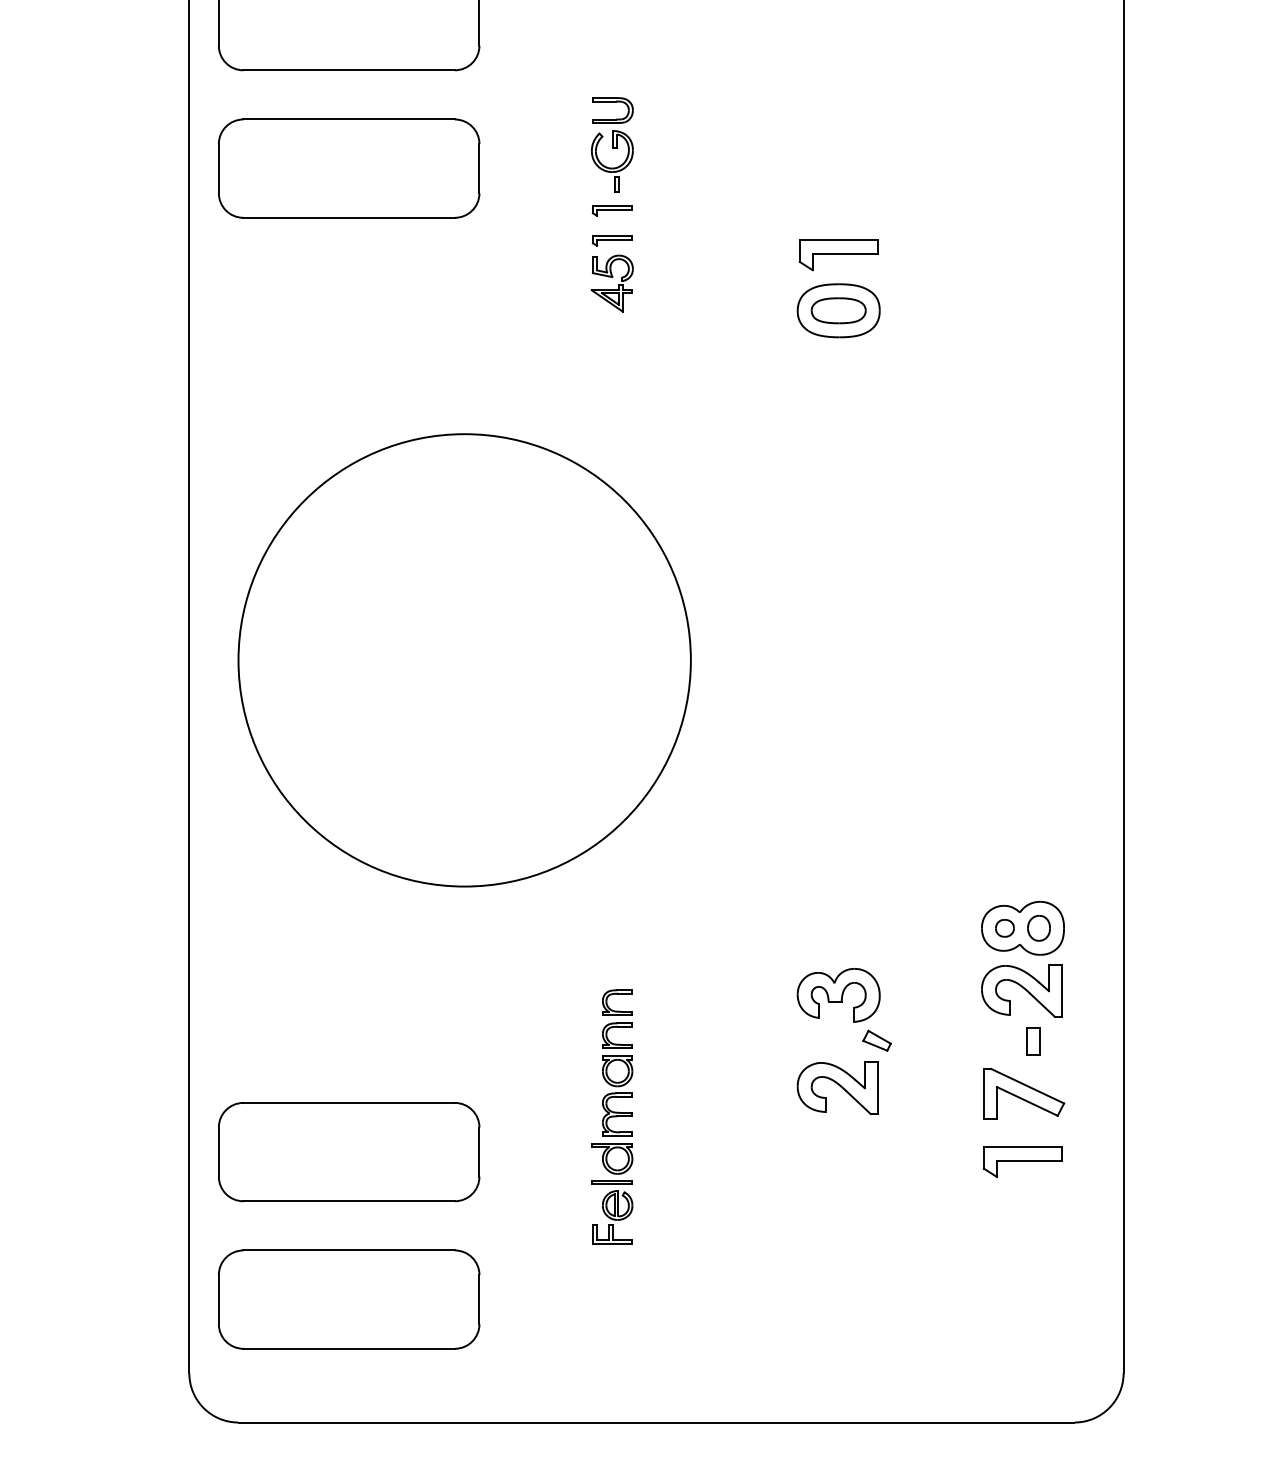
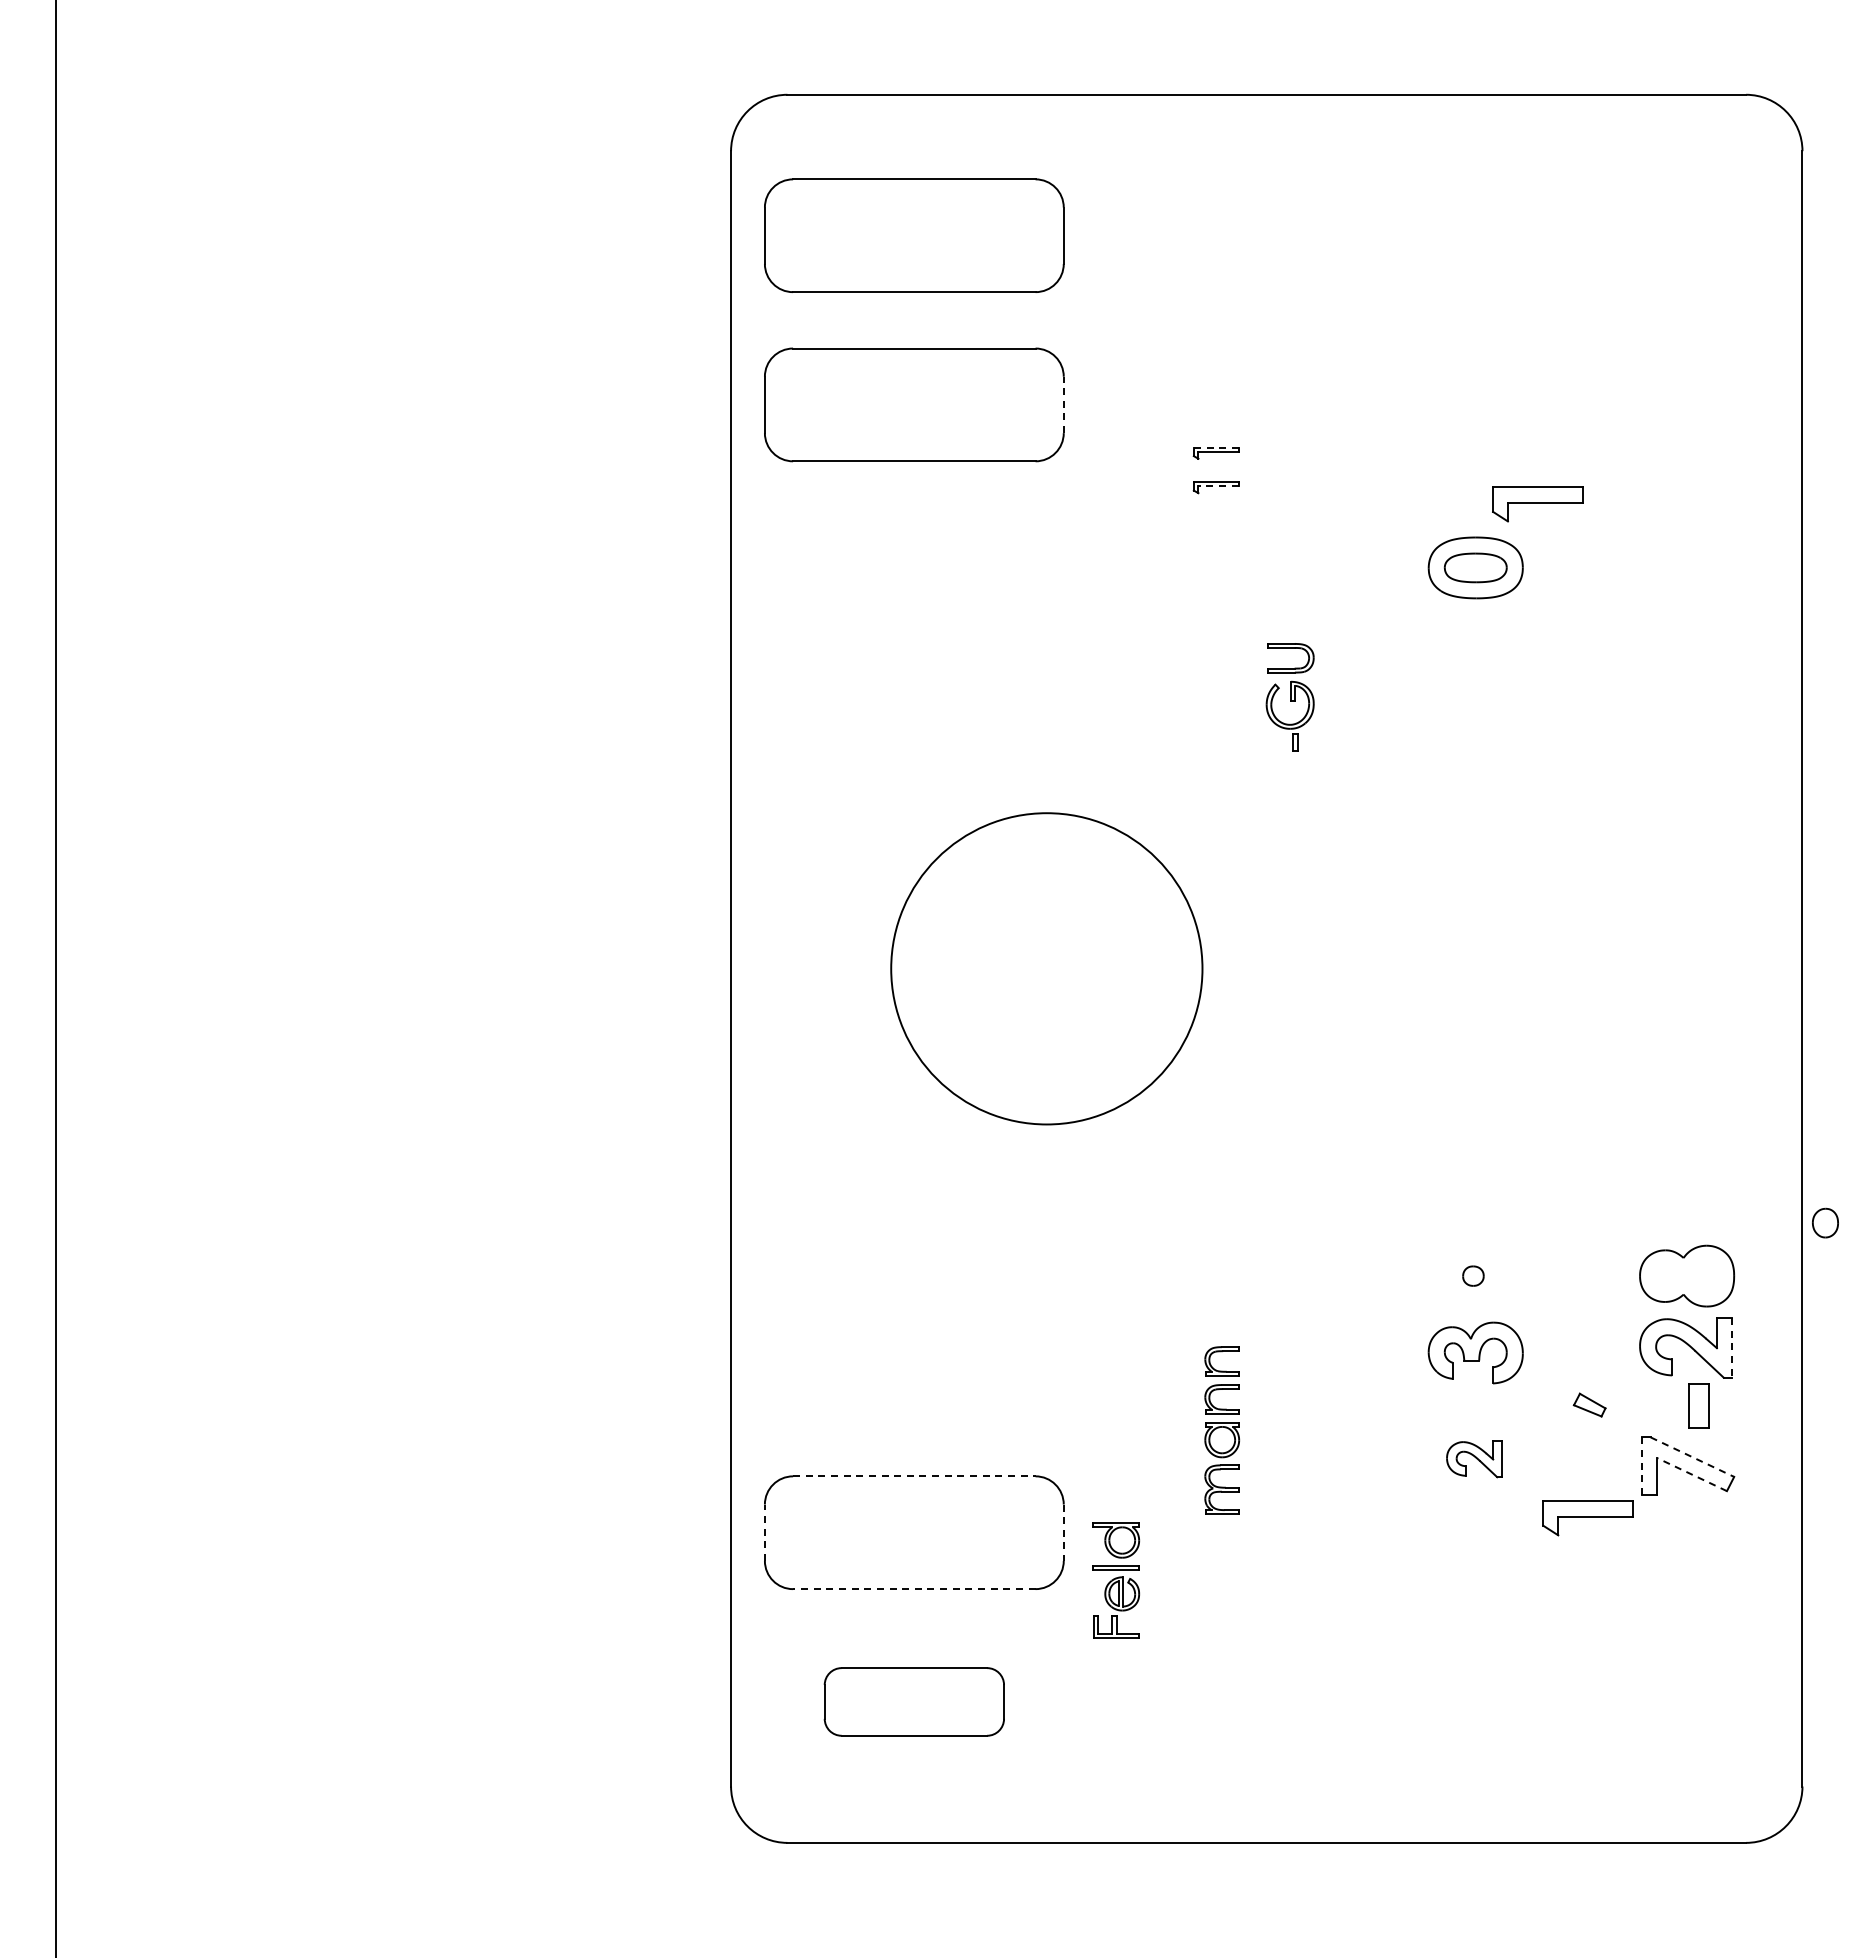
part: (611, 144) -> (1289, 697), moved
line: (479, 168) -> (1063, 404), solid -> dashed
line: (612, 205) -> (1216, 447), solid -> dashed
line: (614, 239) -> (1218, 486), solid -> dashed
part: (838, 255) -> (1537, 504), moved
part: (611, 283) -> (1215, 536), removed
circle: (464, 660) -> (1046, 968), size x0.6
part: (1005, 927) -> (1473, 1275), moved
part: (1039, 927) -> (1825, 1222), moved
line: (1061, 990) -> (1731, 1347), solid -> dashed
part: (876, 1040) -> (1589, 1404), moved
part: (1033, 1041) -> (1699, 1405), size x1.4
line: (1027, 1086) -> (1692, 1457), solid -> dashed
part: (837, 1088) -> (1474, 1459), size x0.6
line: (984, 1094) -> (1642, 1466), solid -> dashed
line: (1027, 1101) -> (1692, 1474), solid -> dashed
line: (349, 1103) -> (914, 1476), solid -> dashed
line: (218, 1151) -> (764, 1532), solid -> dashed
line: (479, 1152) -> (1063, 1533), solid -> dashed
part: (1022, 1162) -> (1587, 1518), moved
part: (611, 1193) -> (1115, 1580), moved
line: (348, 1201) -> (913, 1589), solid -> dashed
part: (349, 1299) -> (914, 1701), size x0.6

